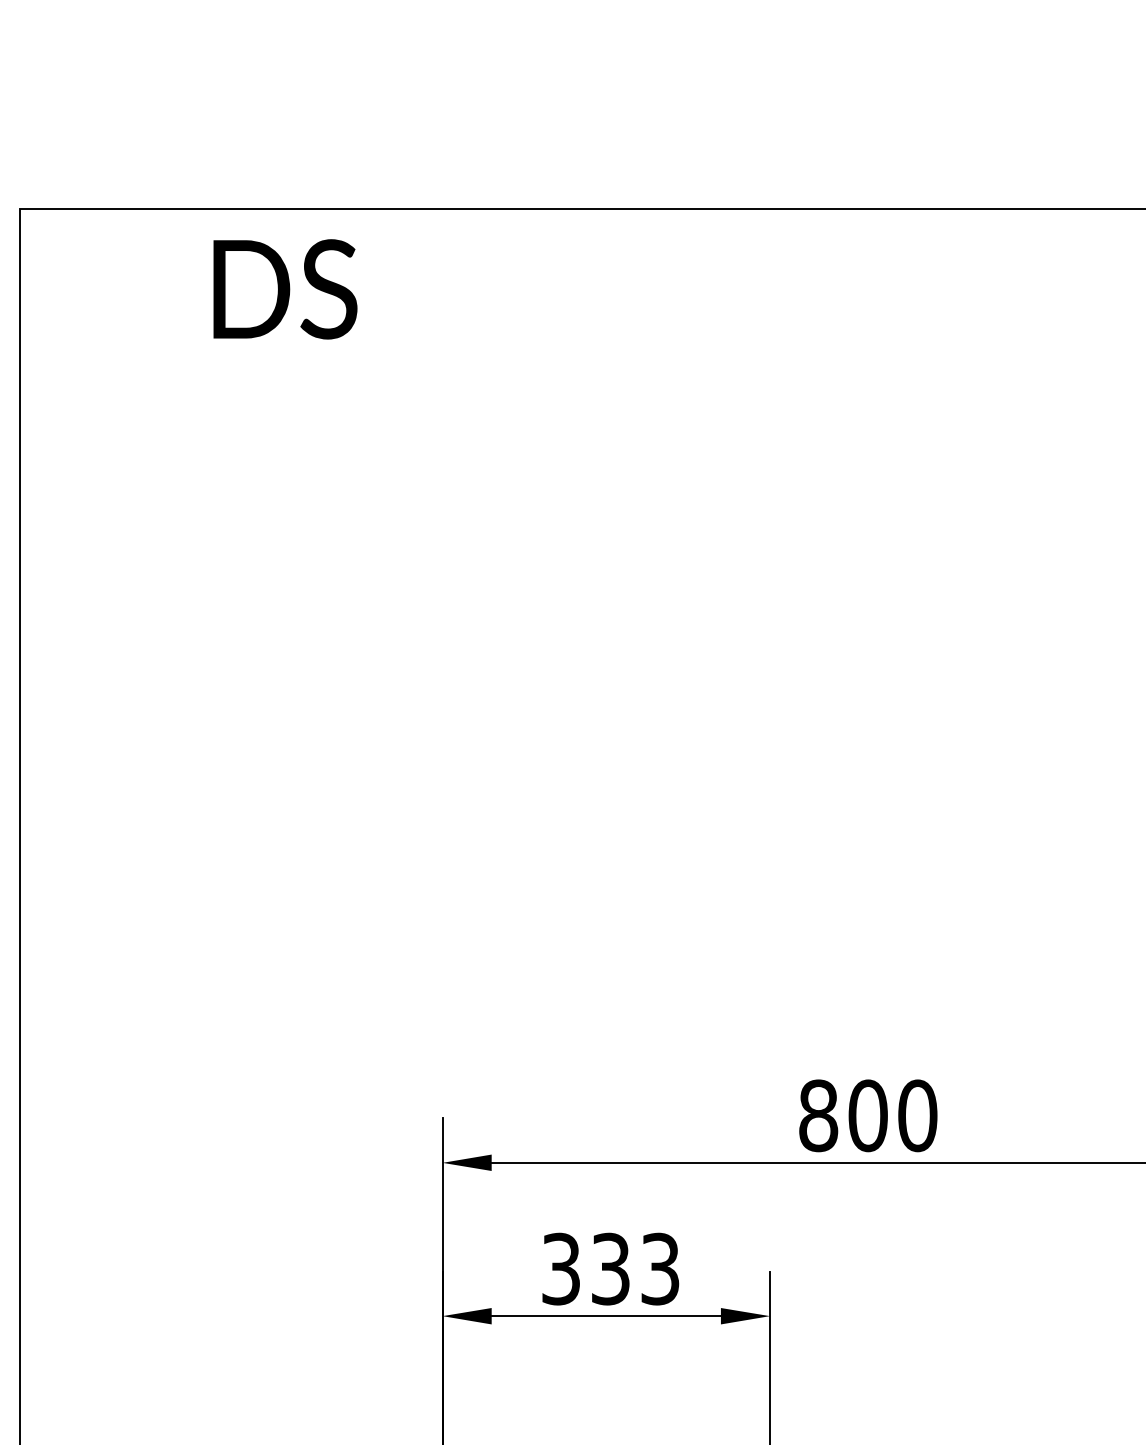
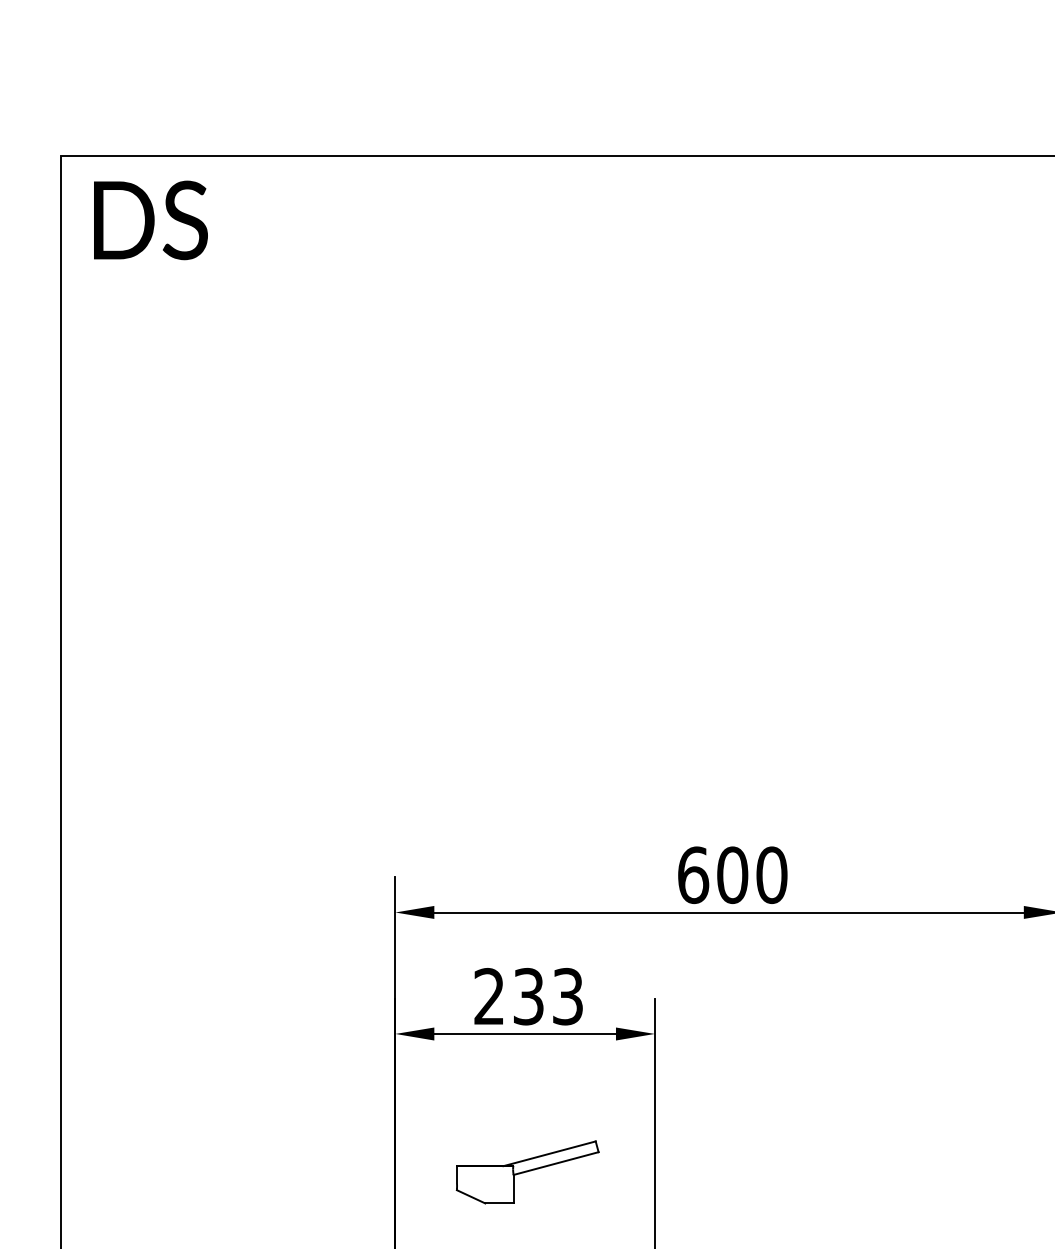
text: (284, 289) -> (150, 220), moved
text: (818, 1114) -> (693, 874), 800 -> 600
text: (561, 1268) -> (489, 996), 333 -> 233

